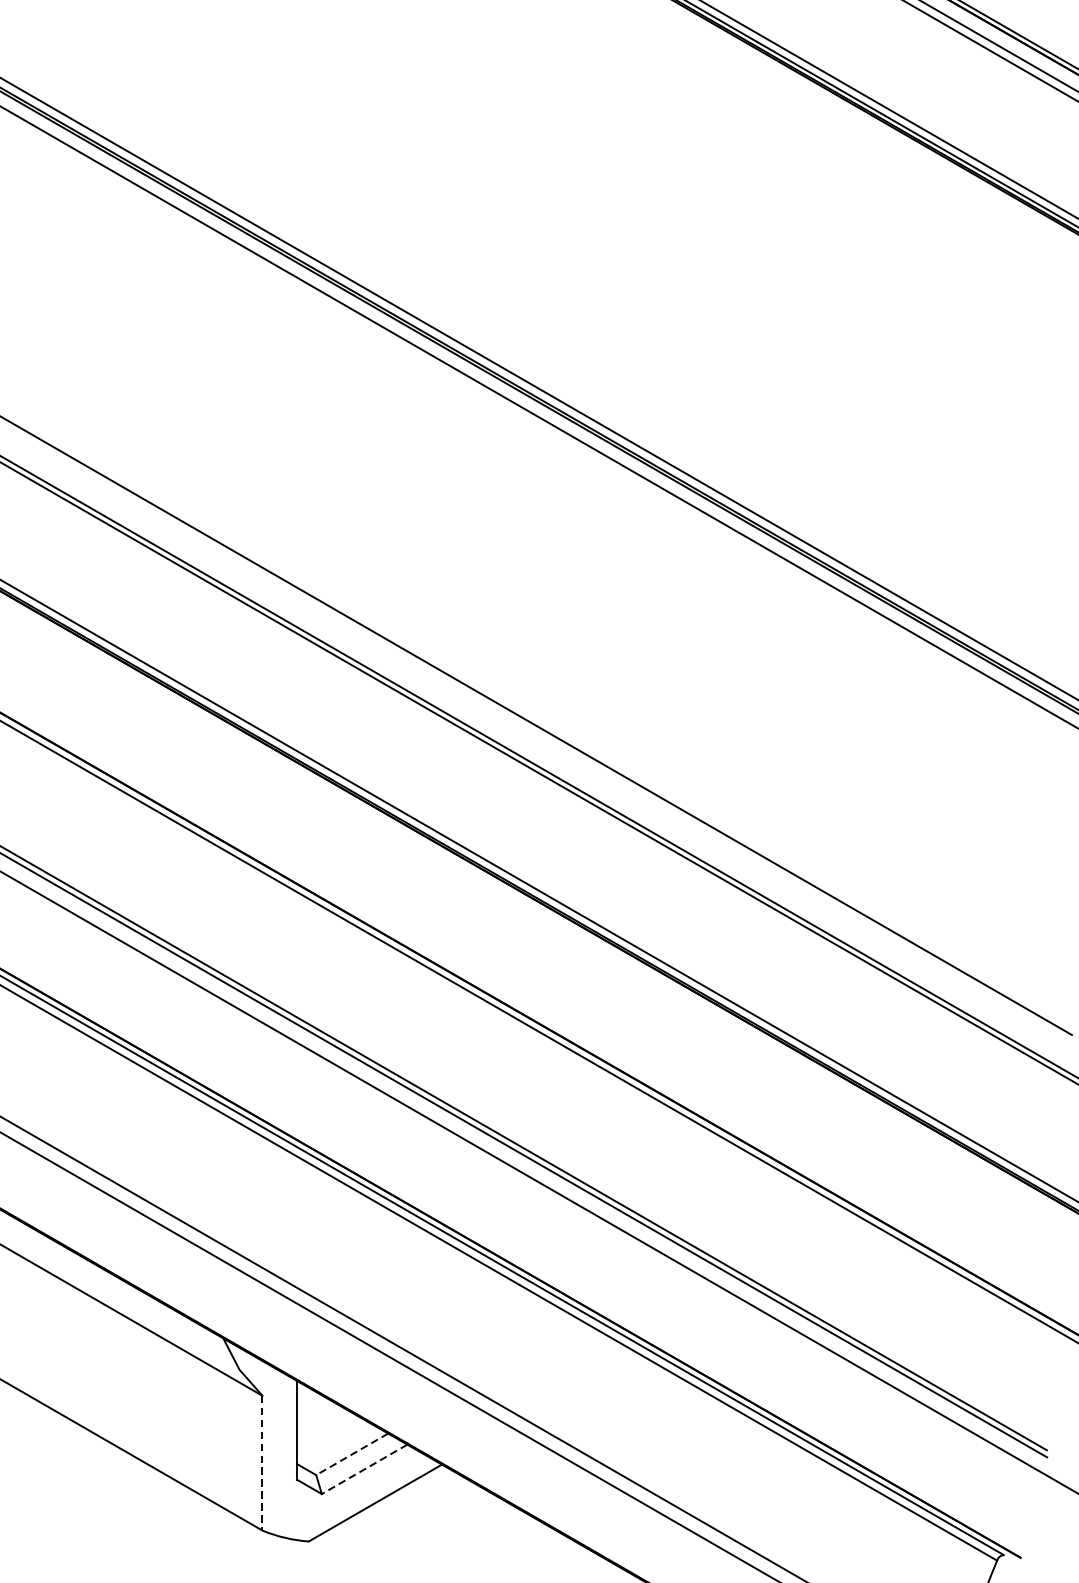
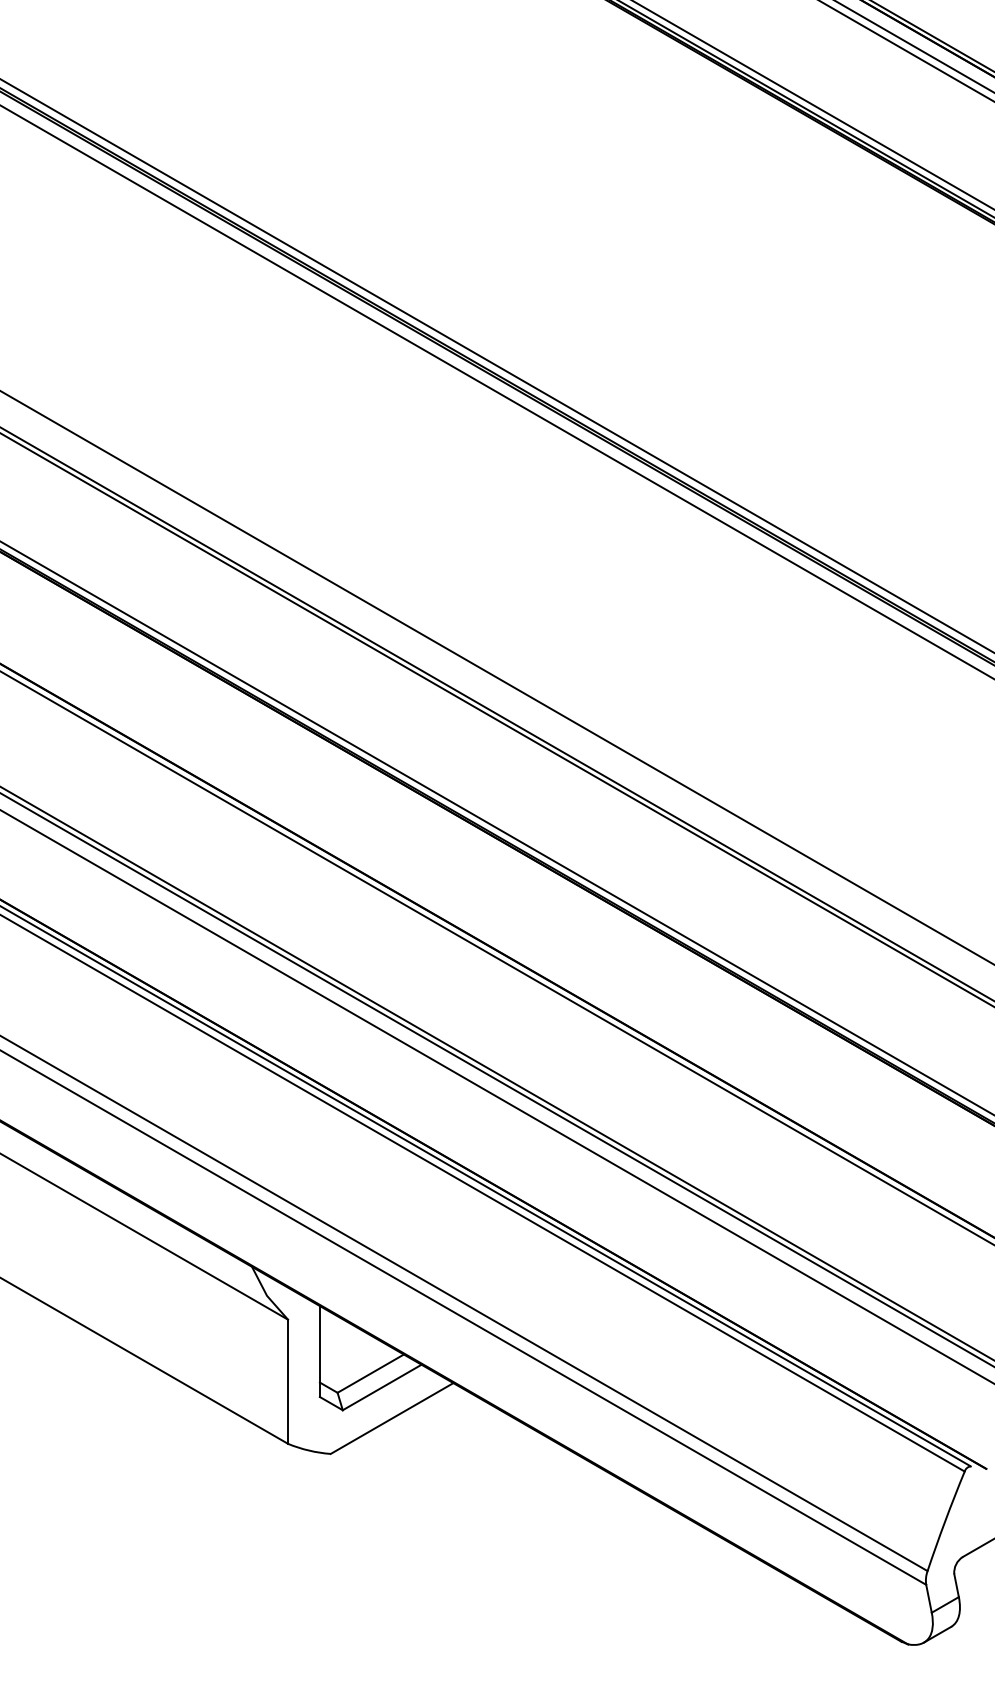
line: (351, 1454) -> (370, 1373), dashed -> solid
line: (262, 1463) -> (288, 1382), dashed -> solid
line: (363, 1469) -> (381, 1387), dashed -> solid

